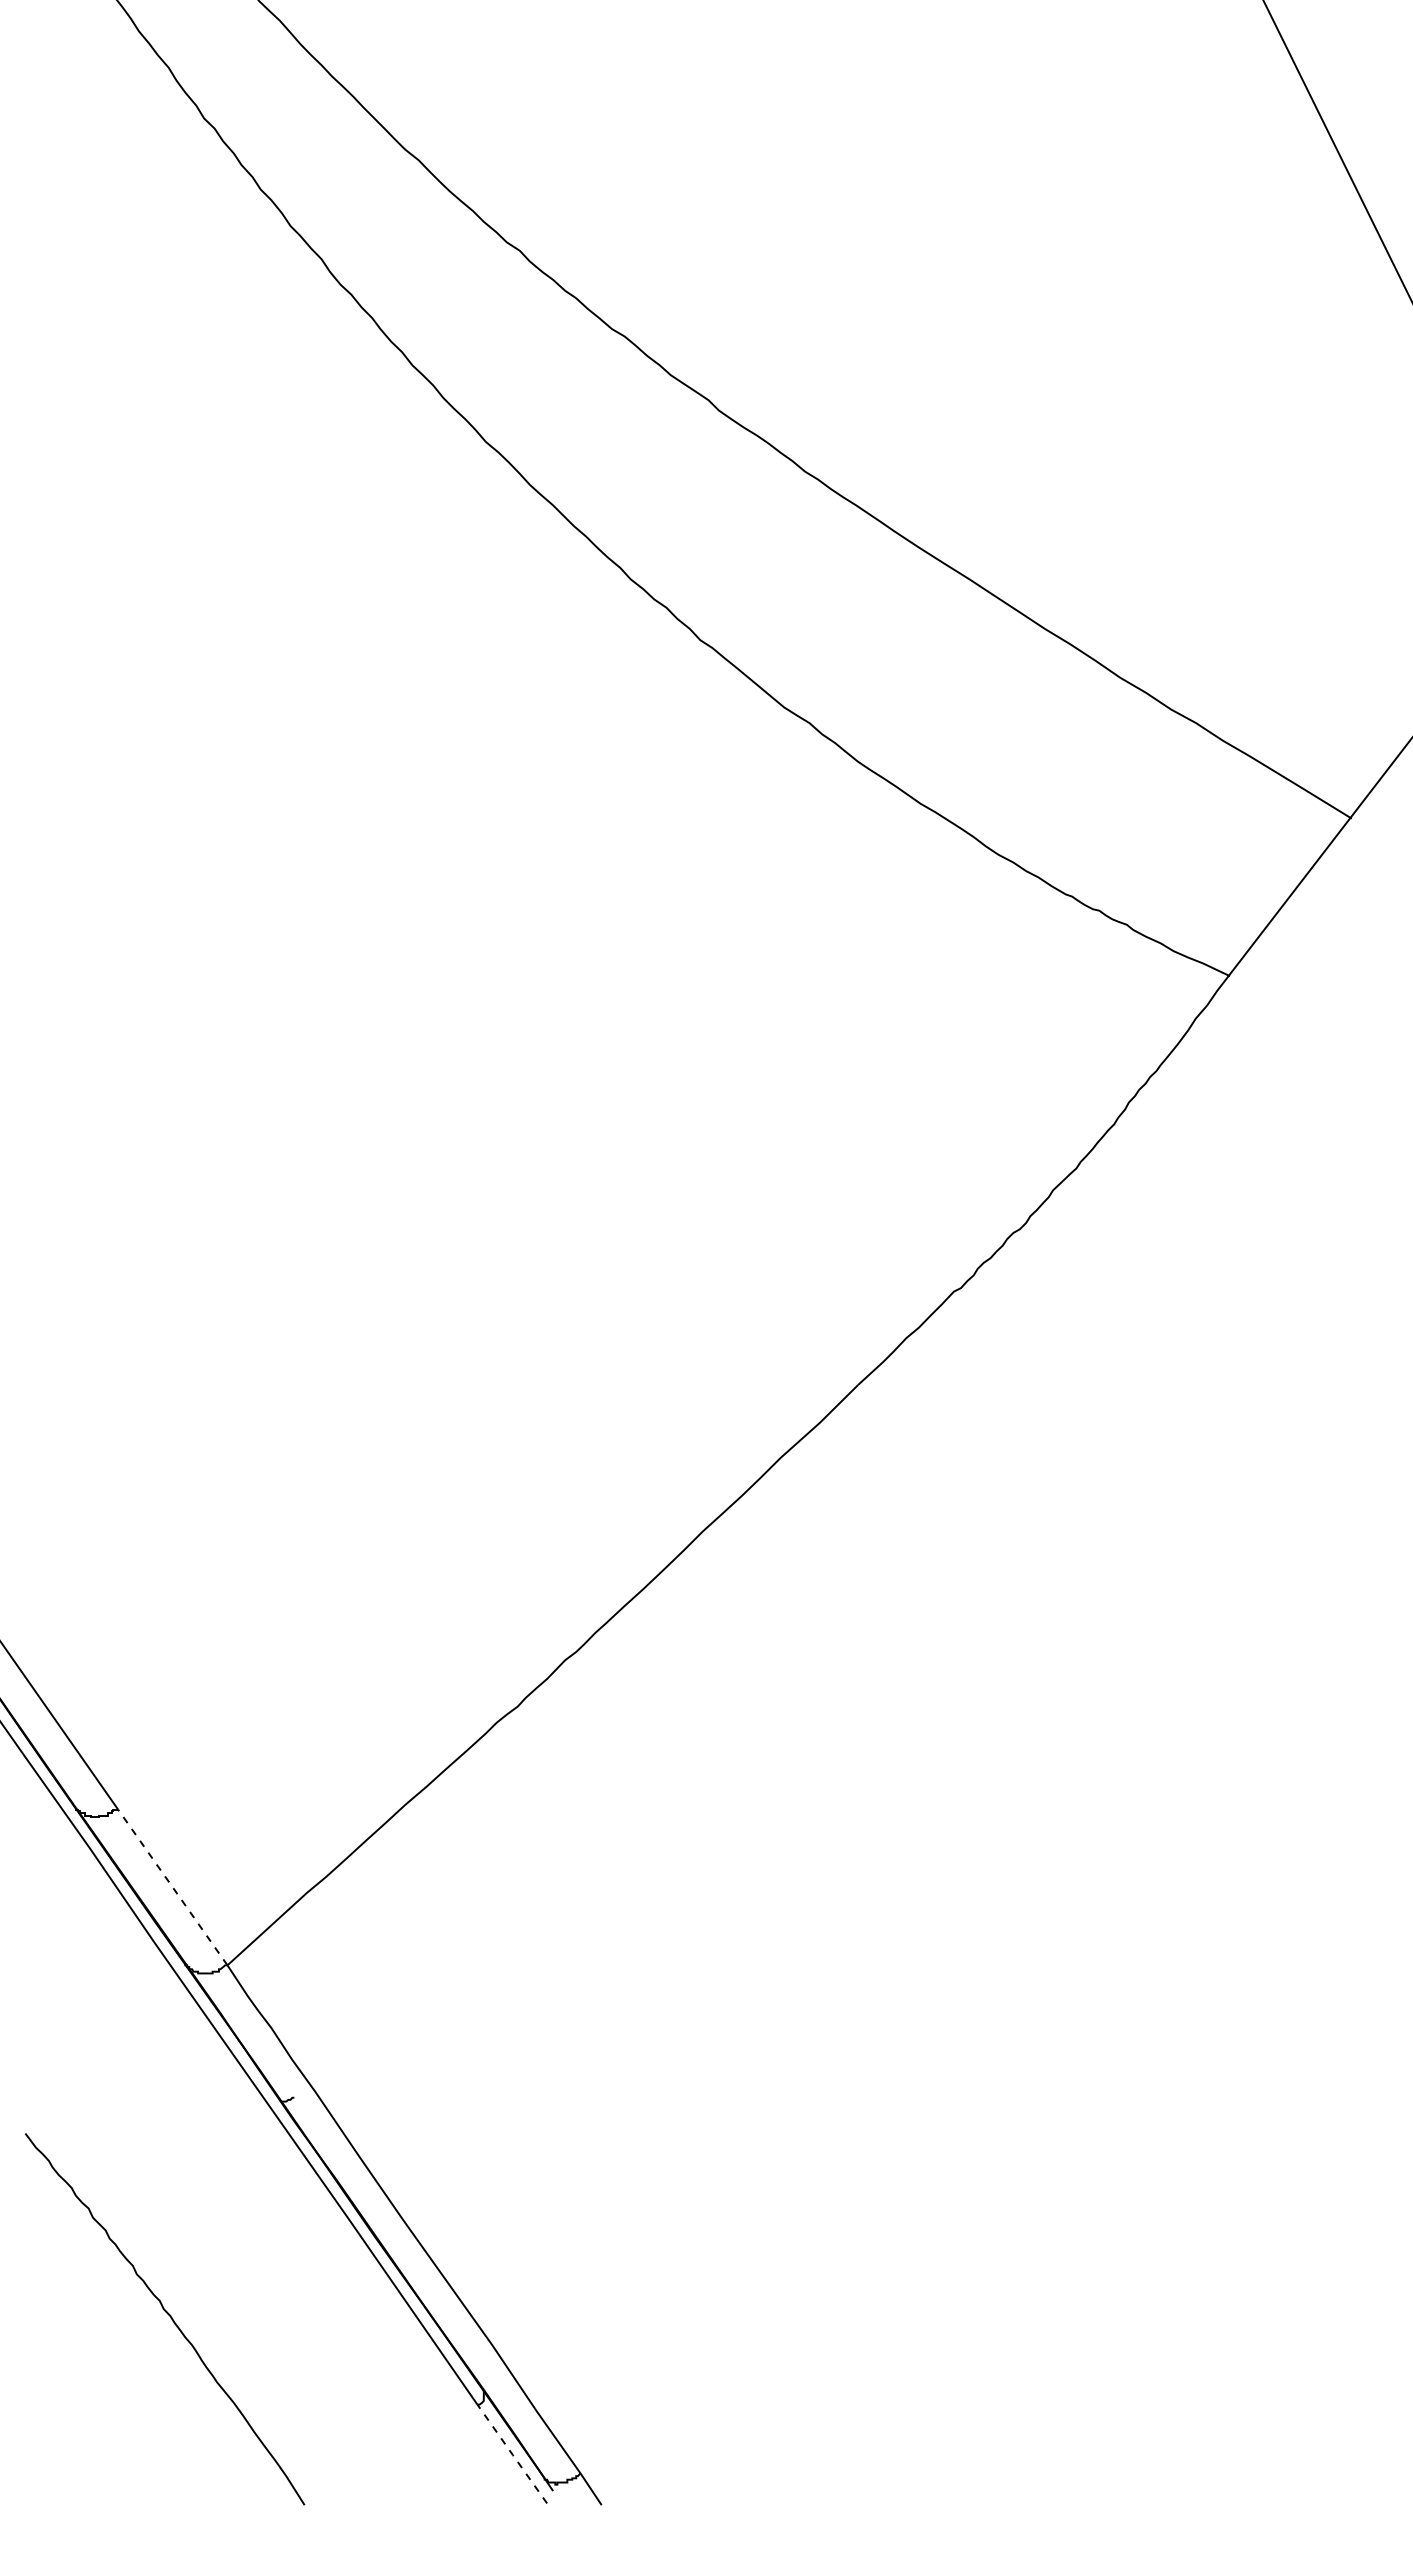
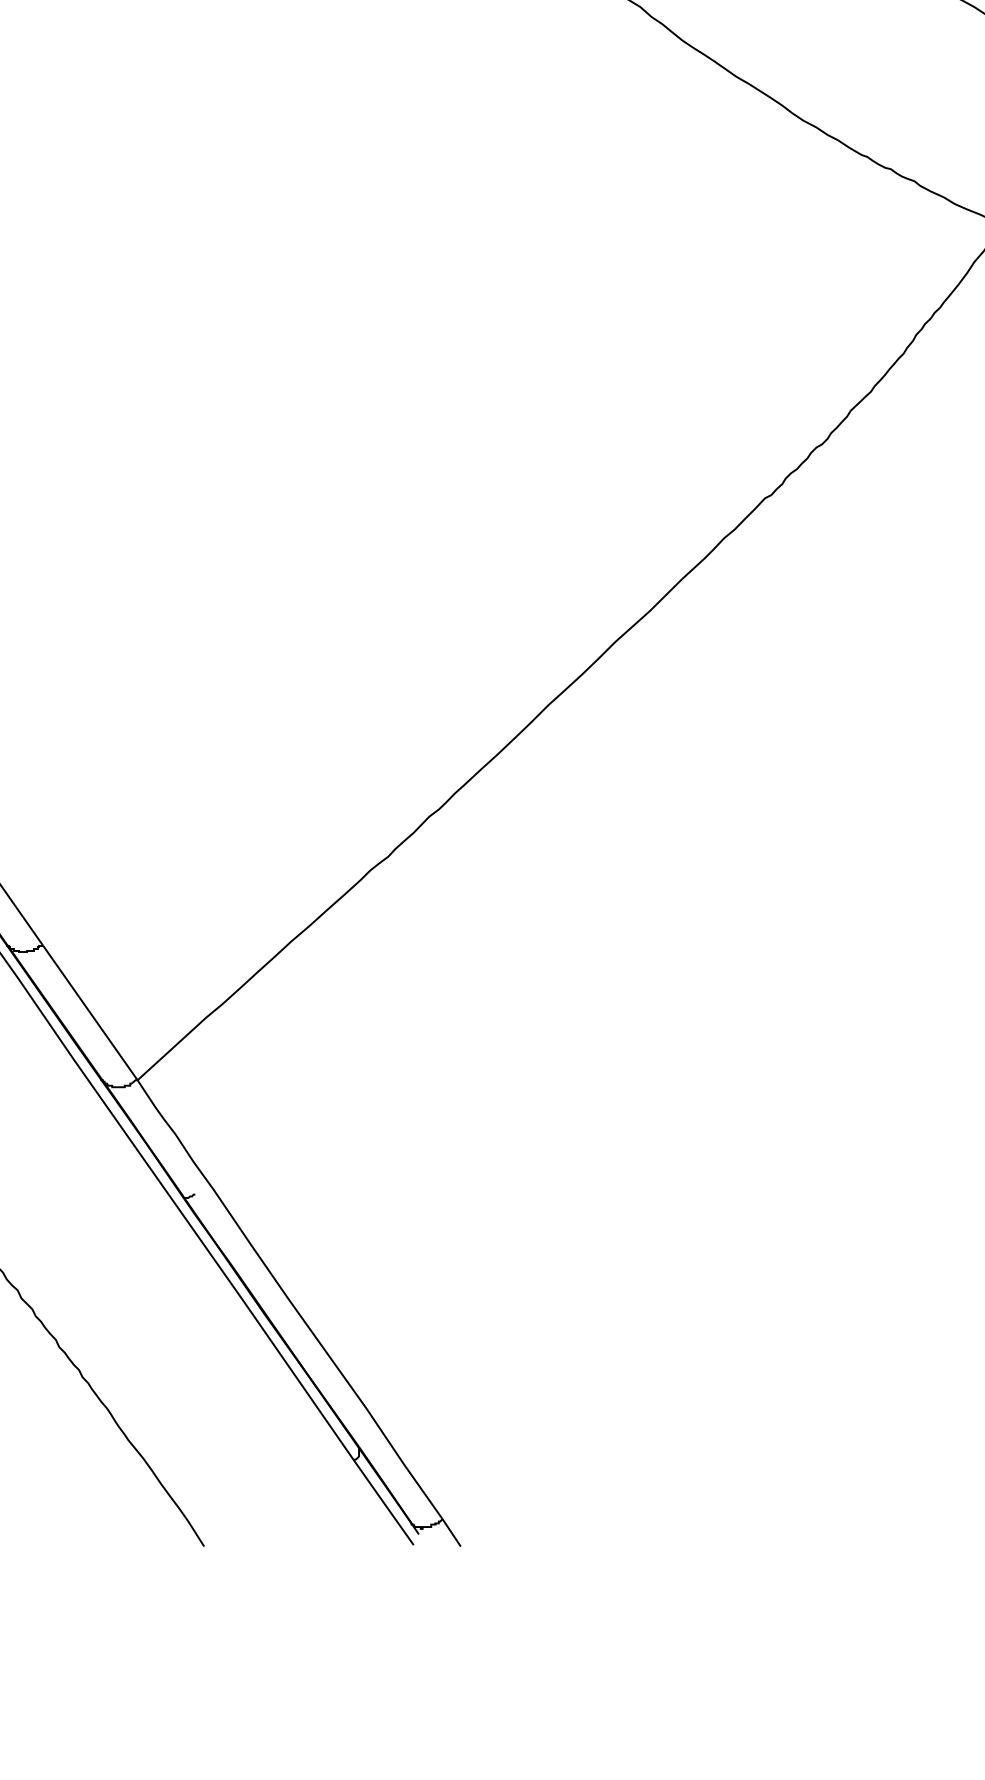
line: (172, 1887) -> (90, 1012), dashed -> solid
line: (512, 2454) -> (383, 1502), dashed -> solid

